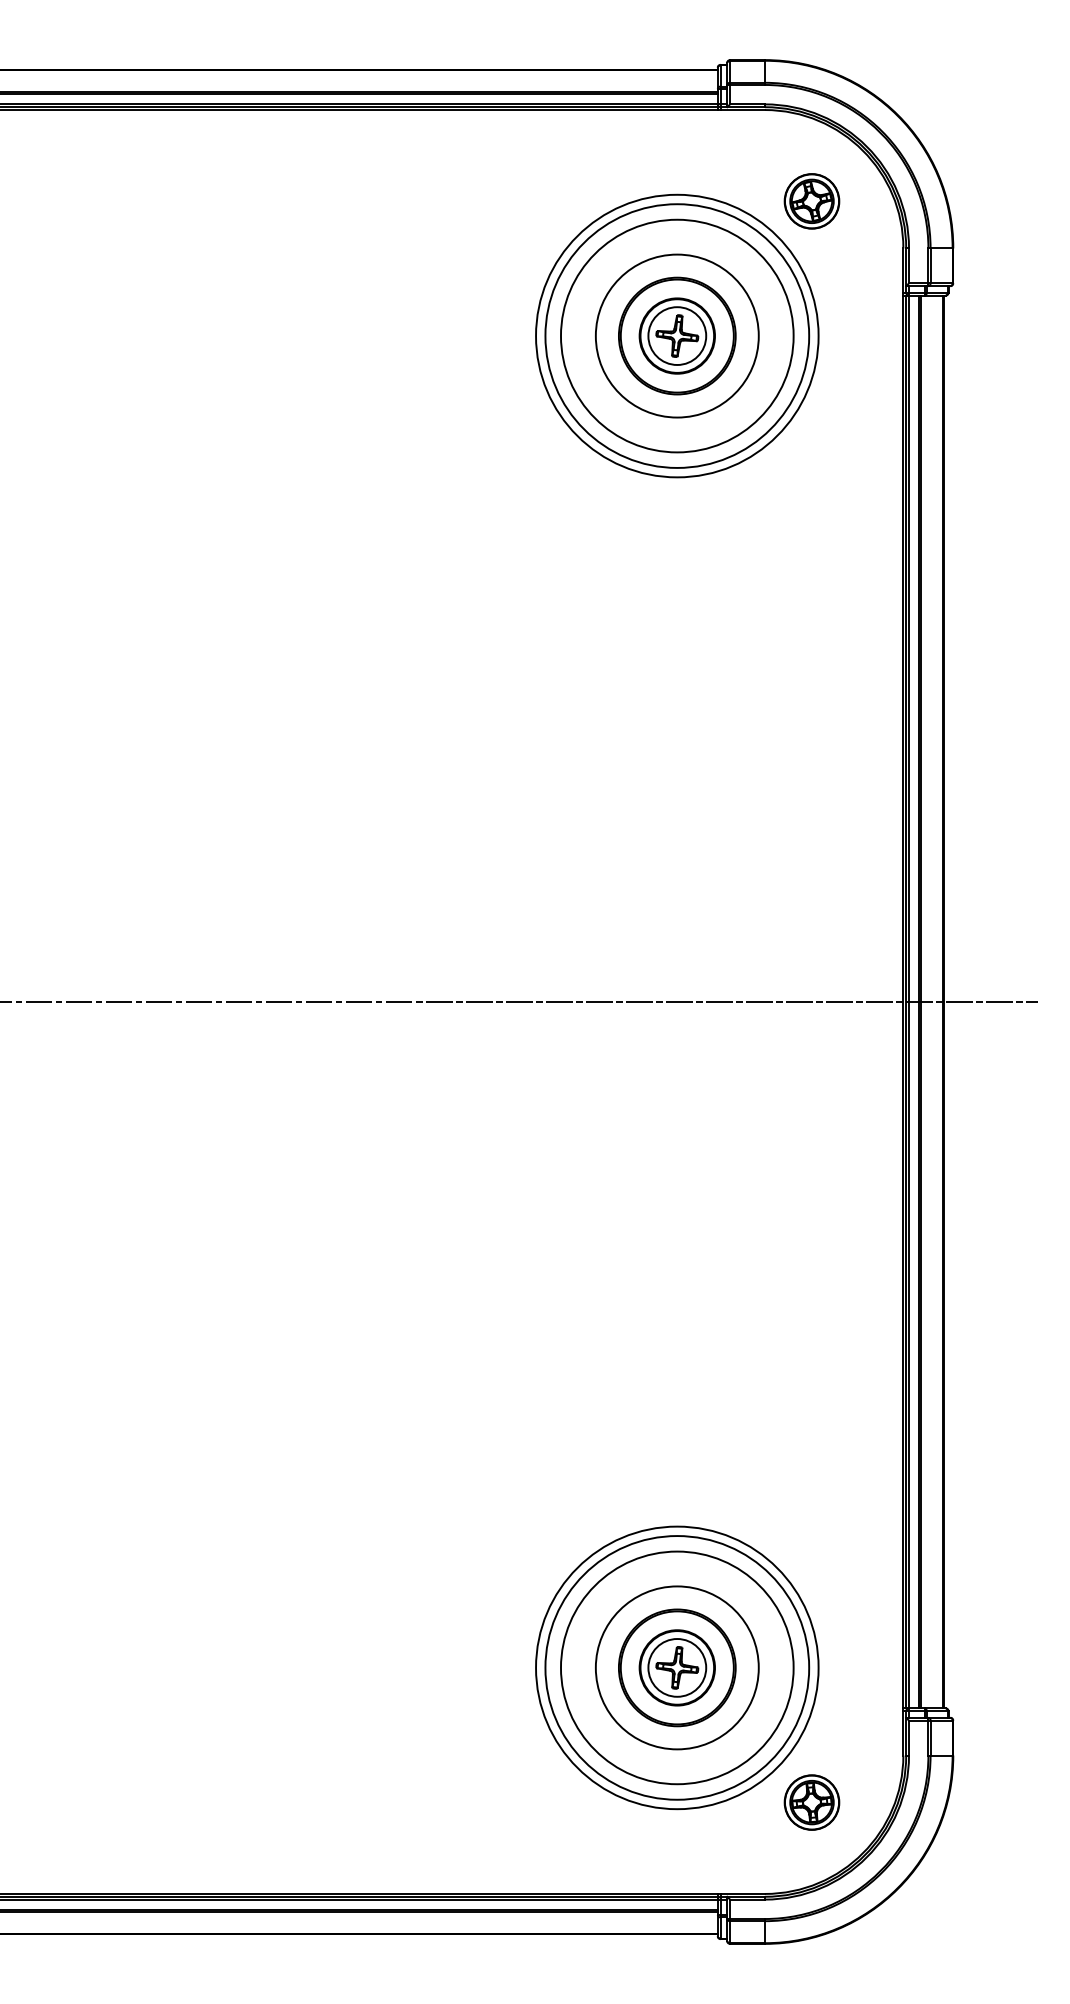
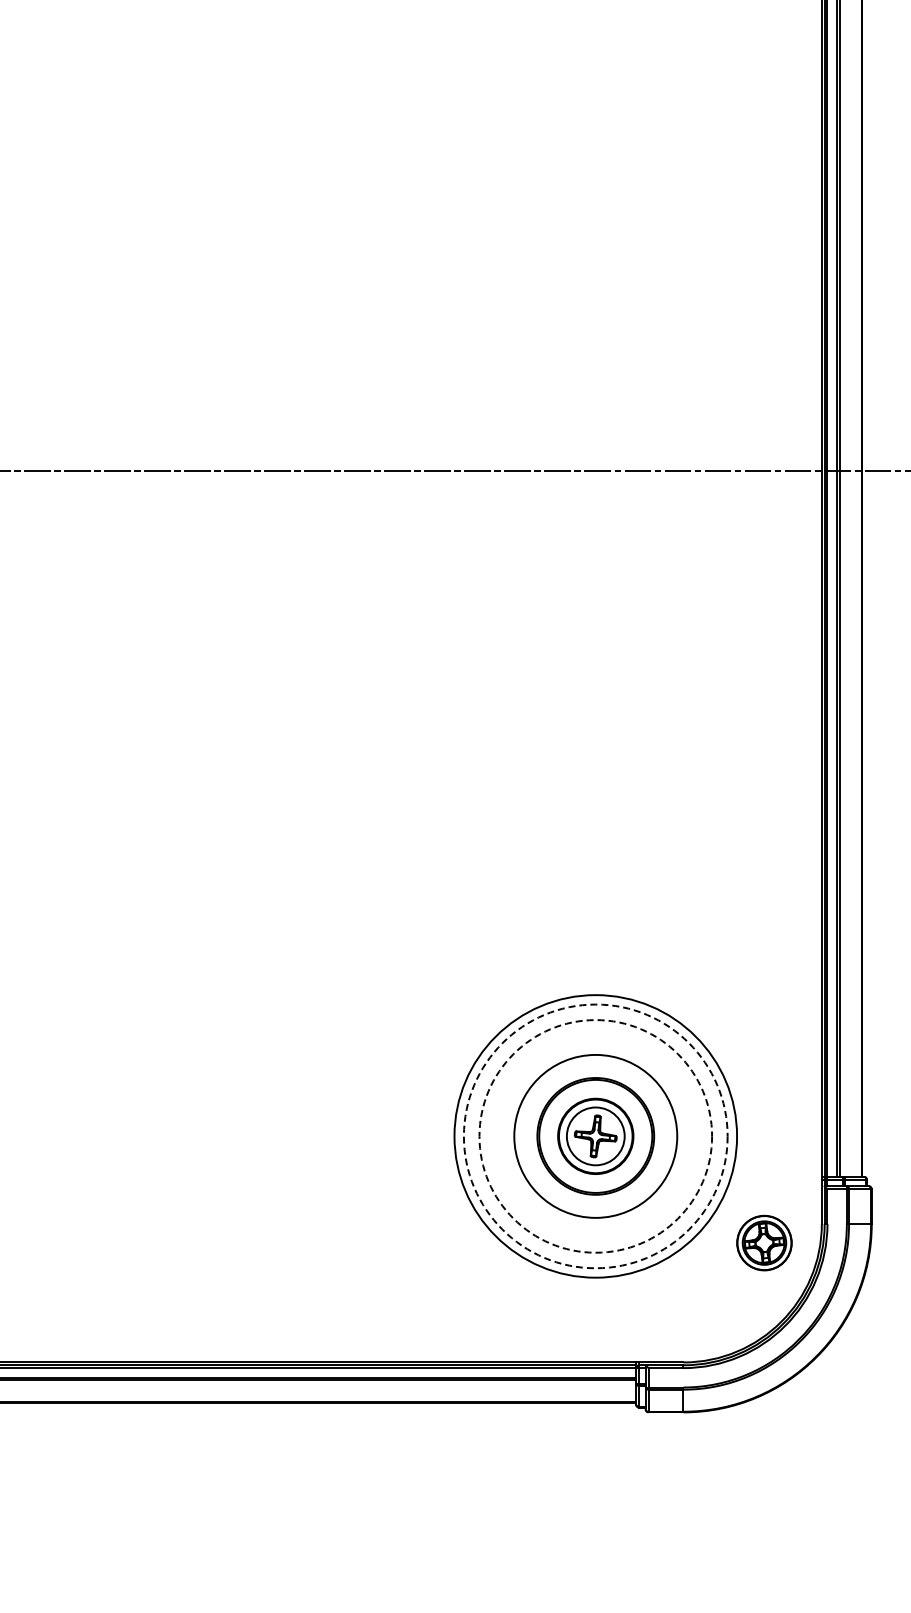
circle: (676, 1667) -> (594, 1136), solid -> dashed
circle: (677, 1667) -> (595, 1136), solid -> dashed
part: (811, 1802) -> (763, 1243), moved

